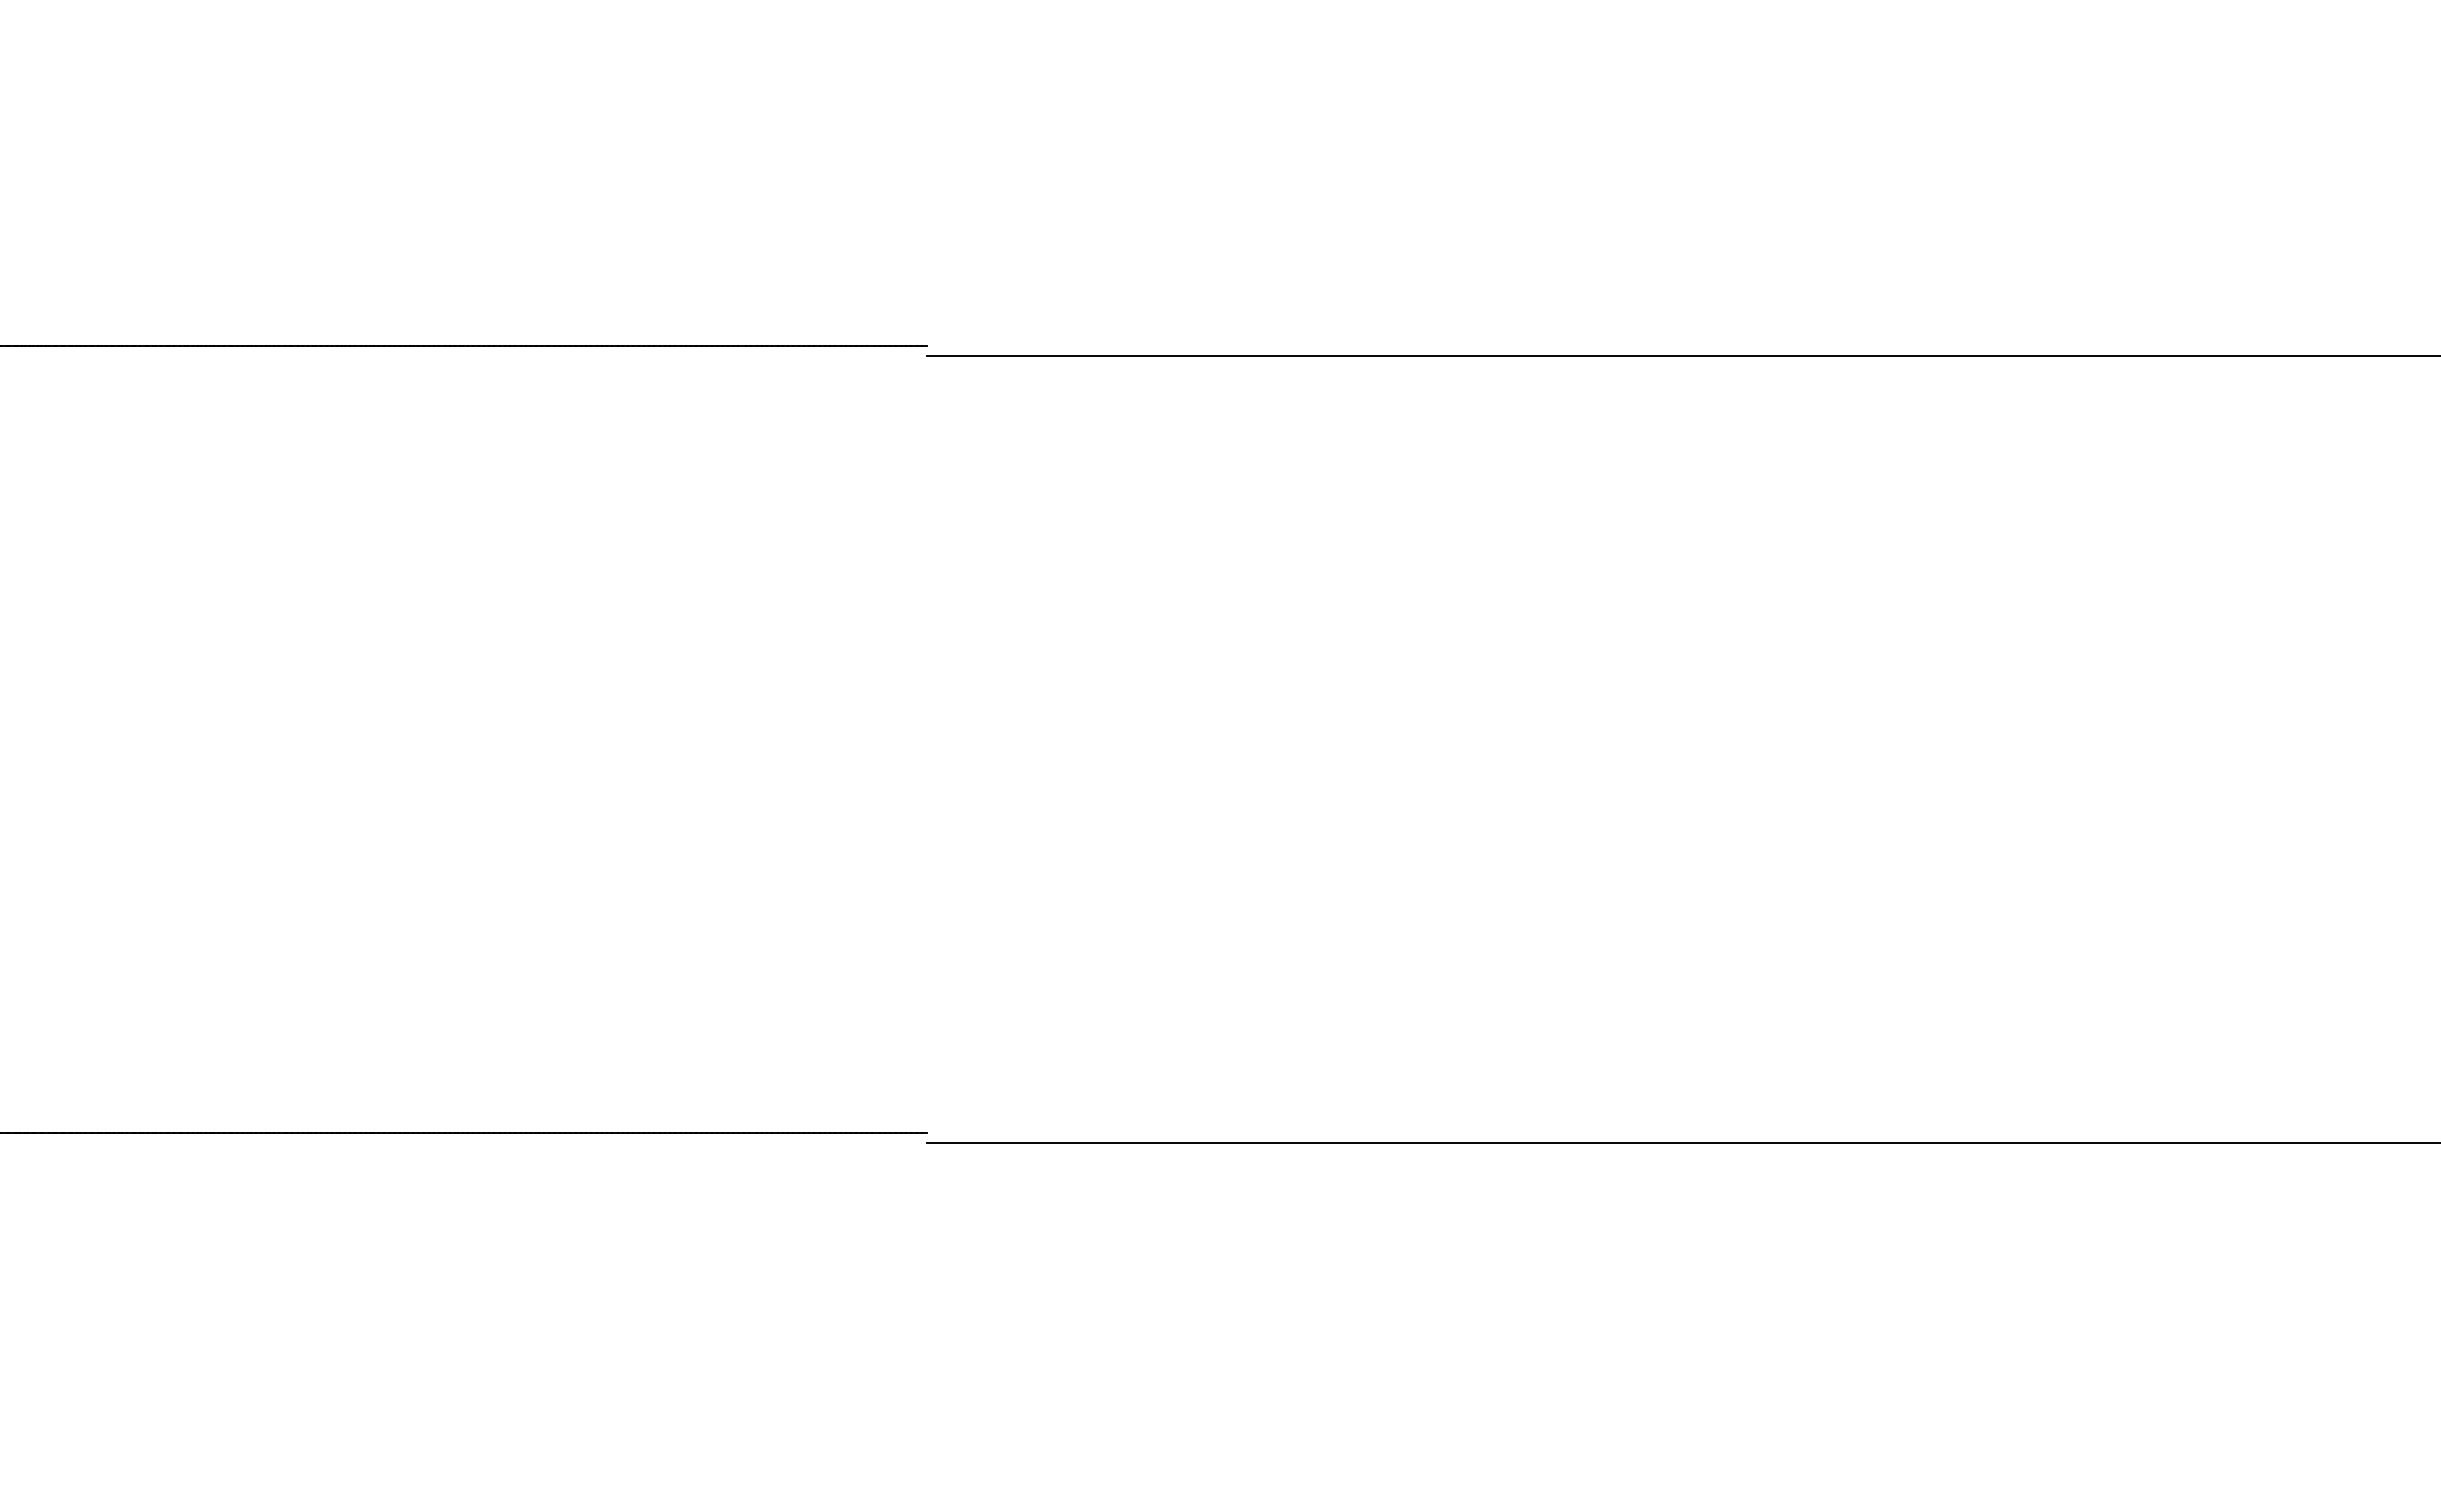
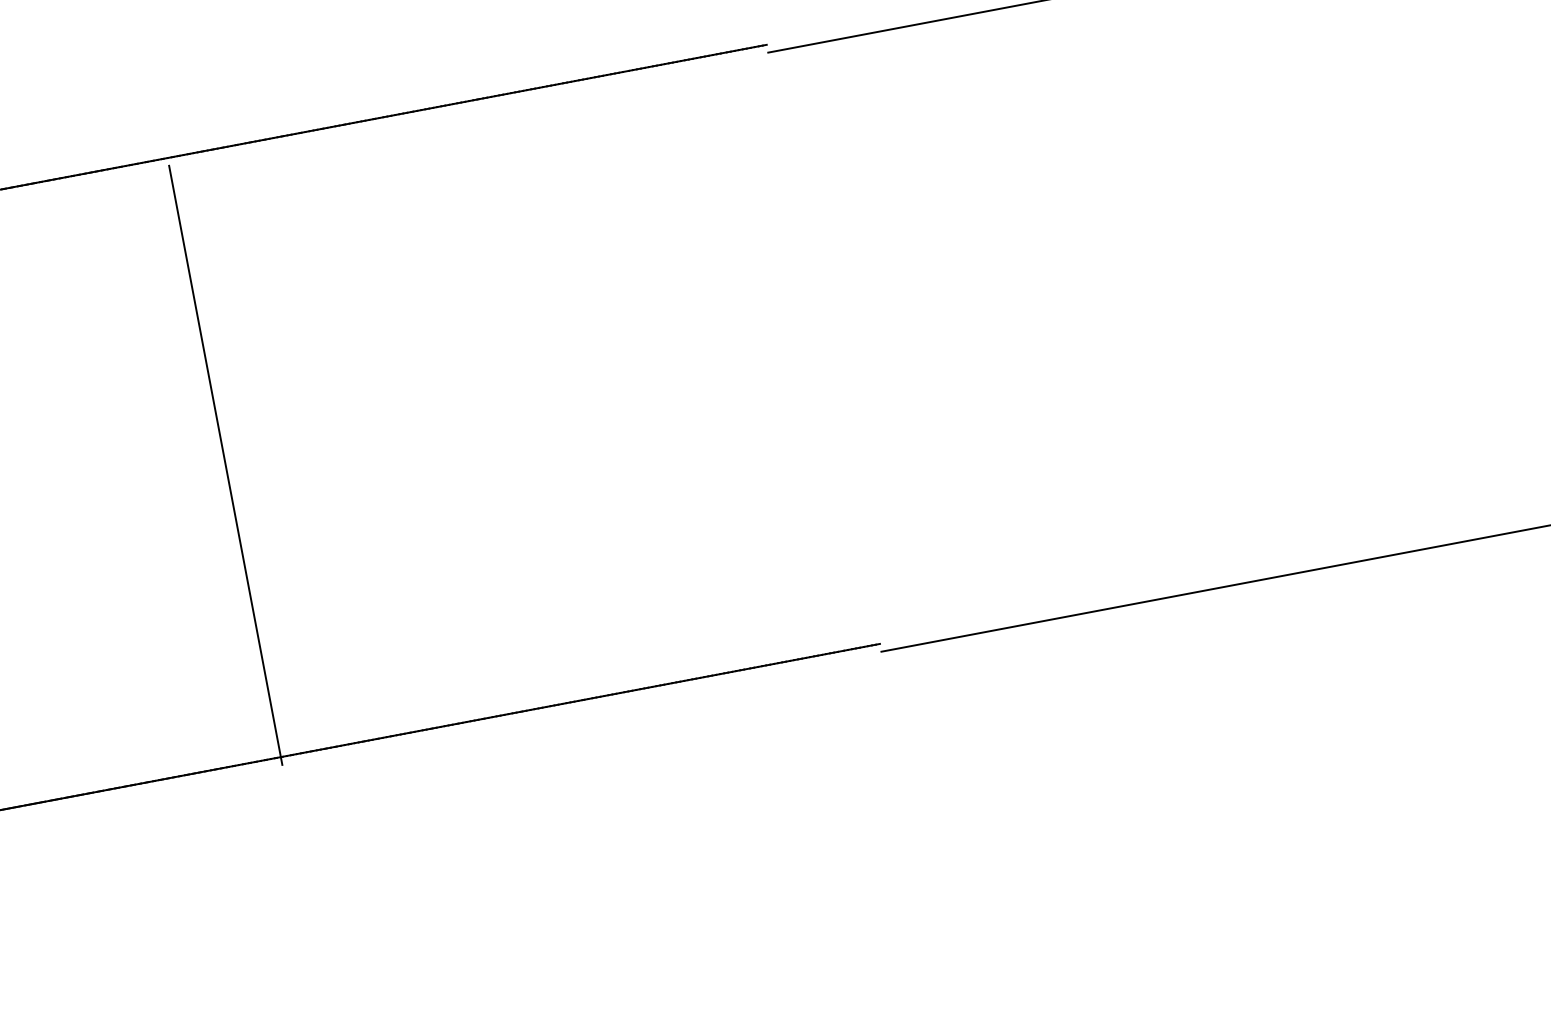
line: (140, 749) -> (225, 465), added

